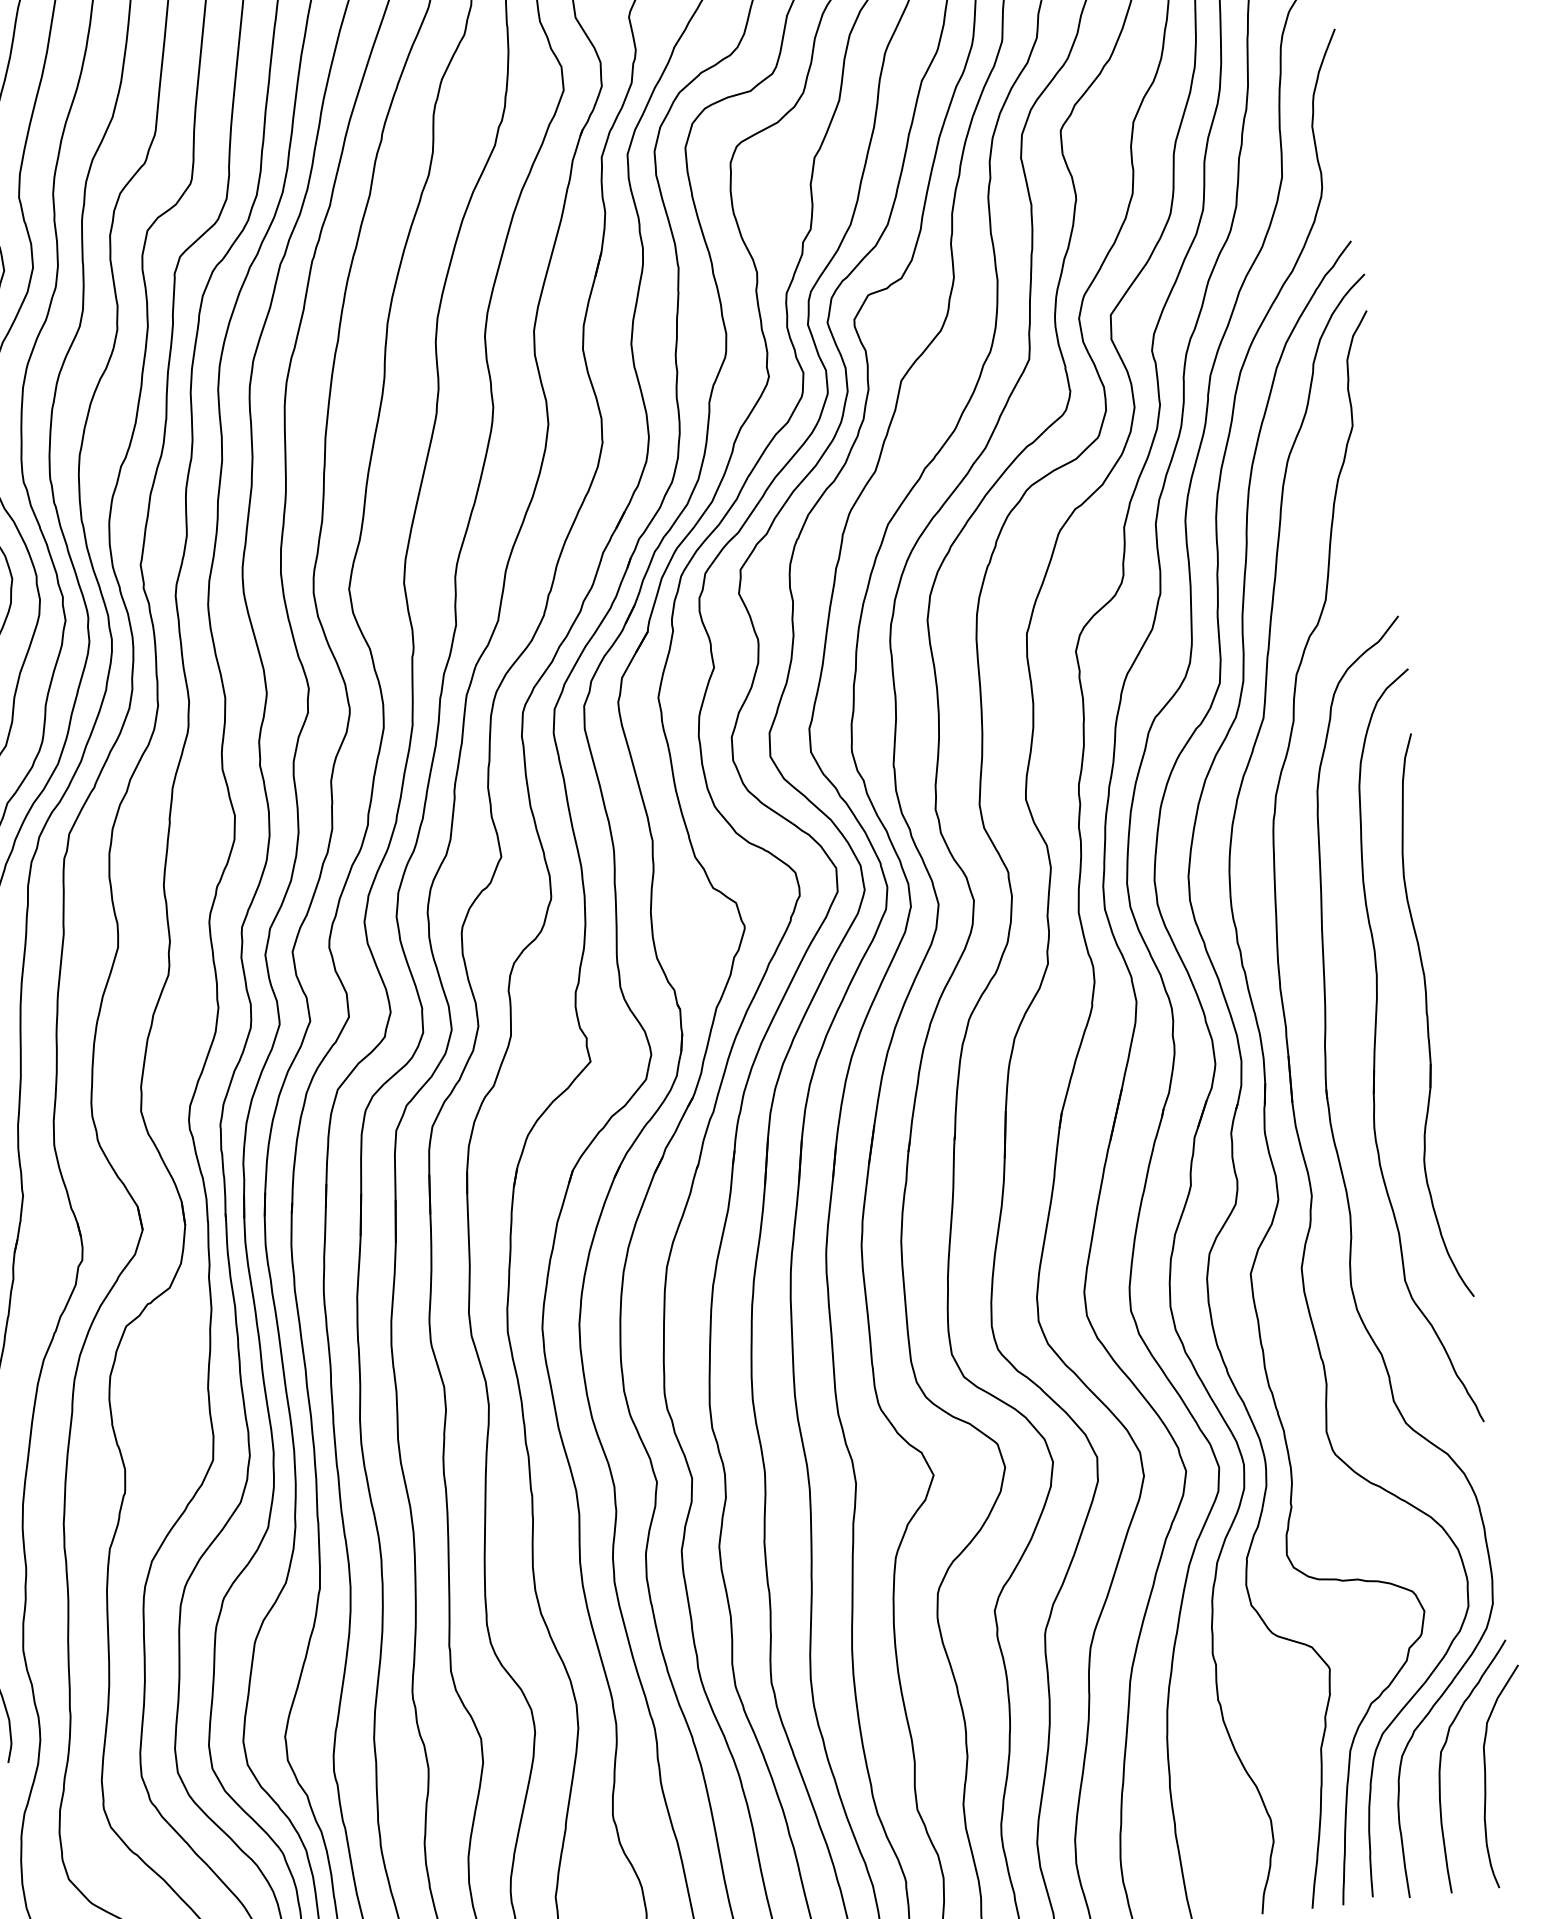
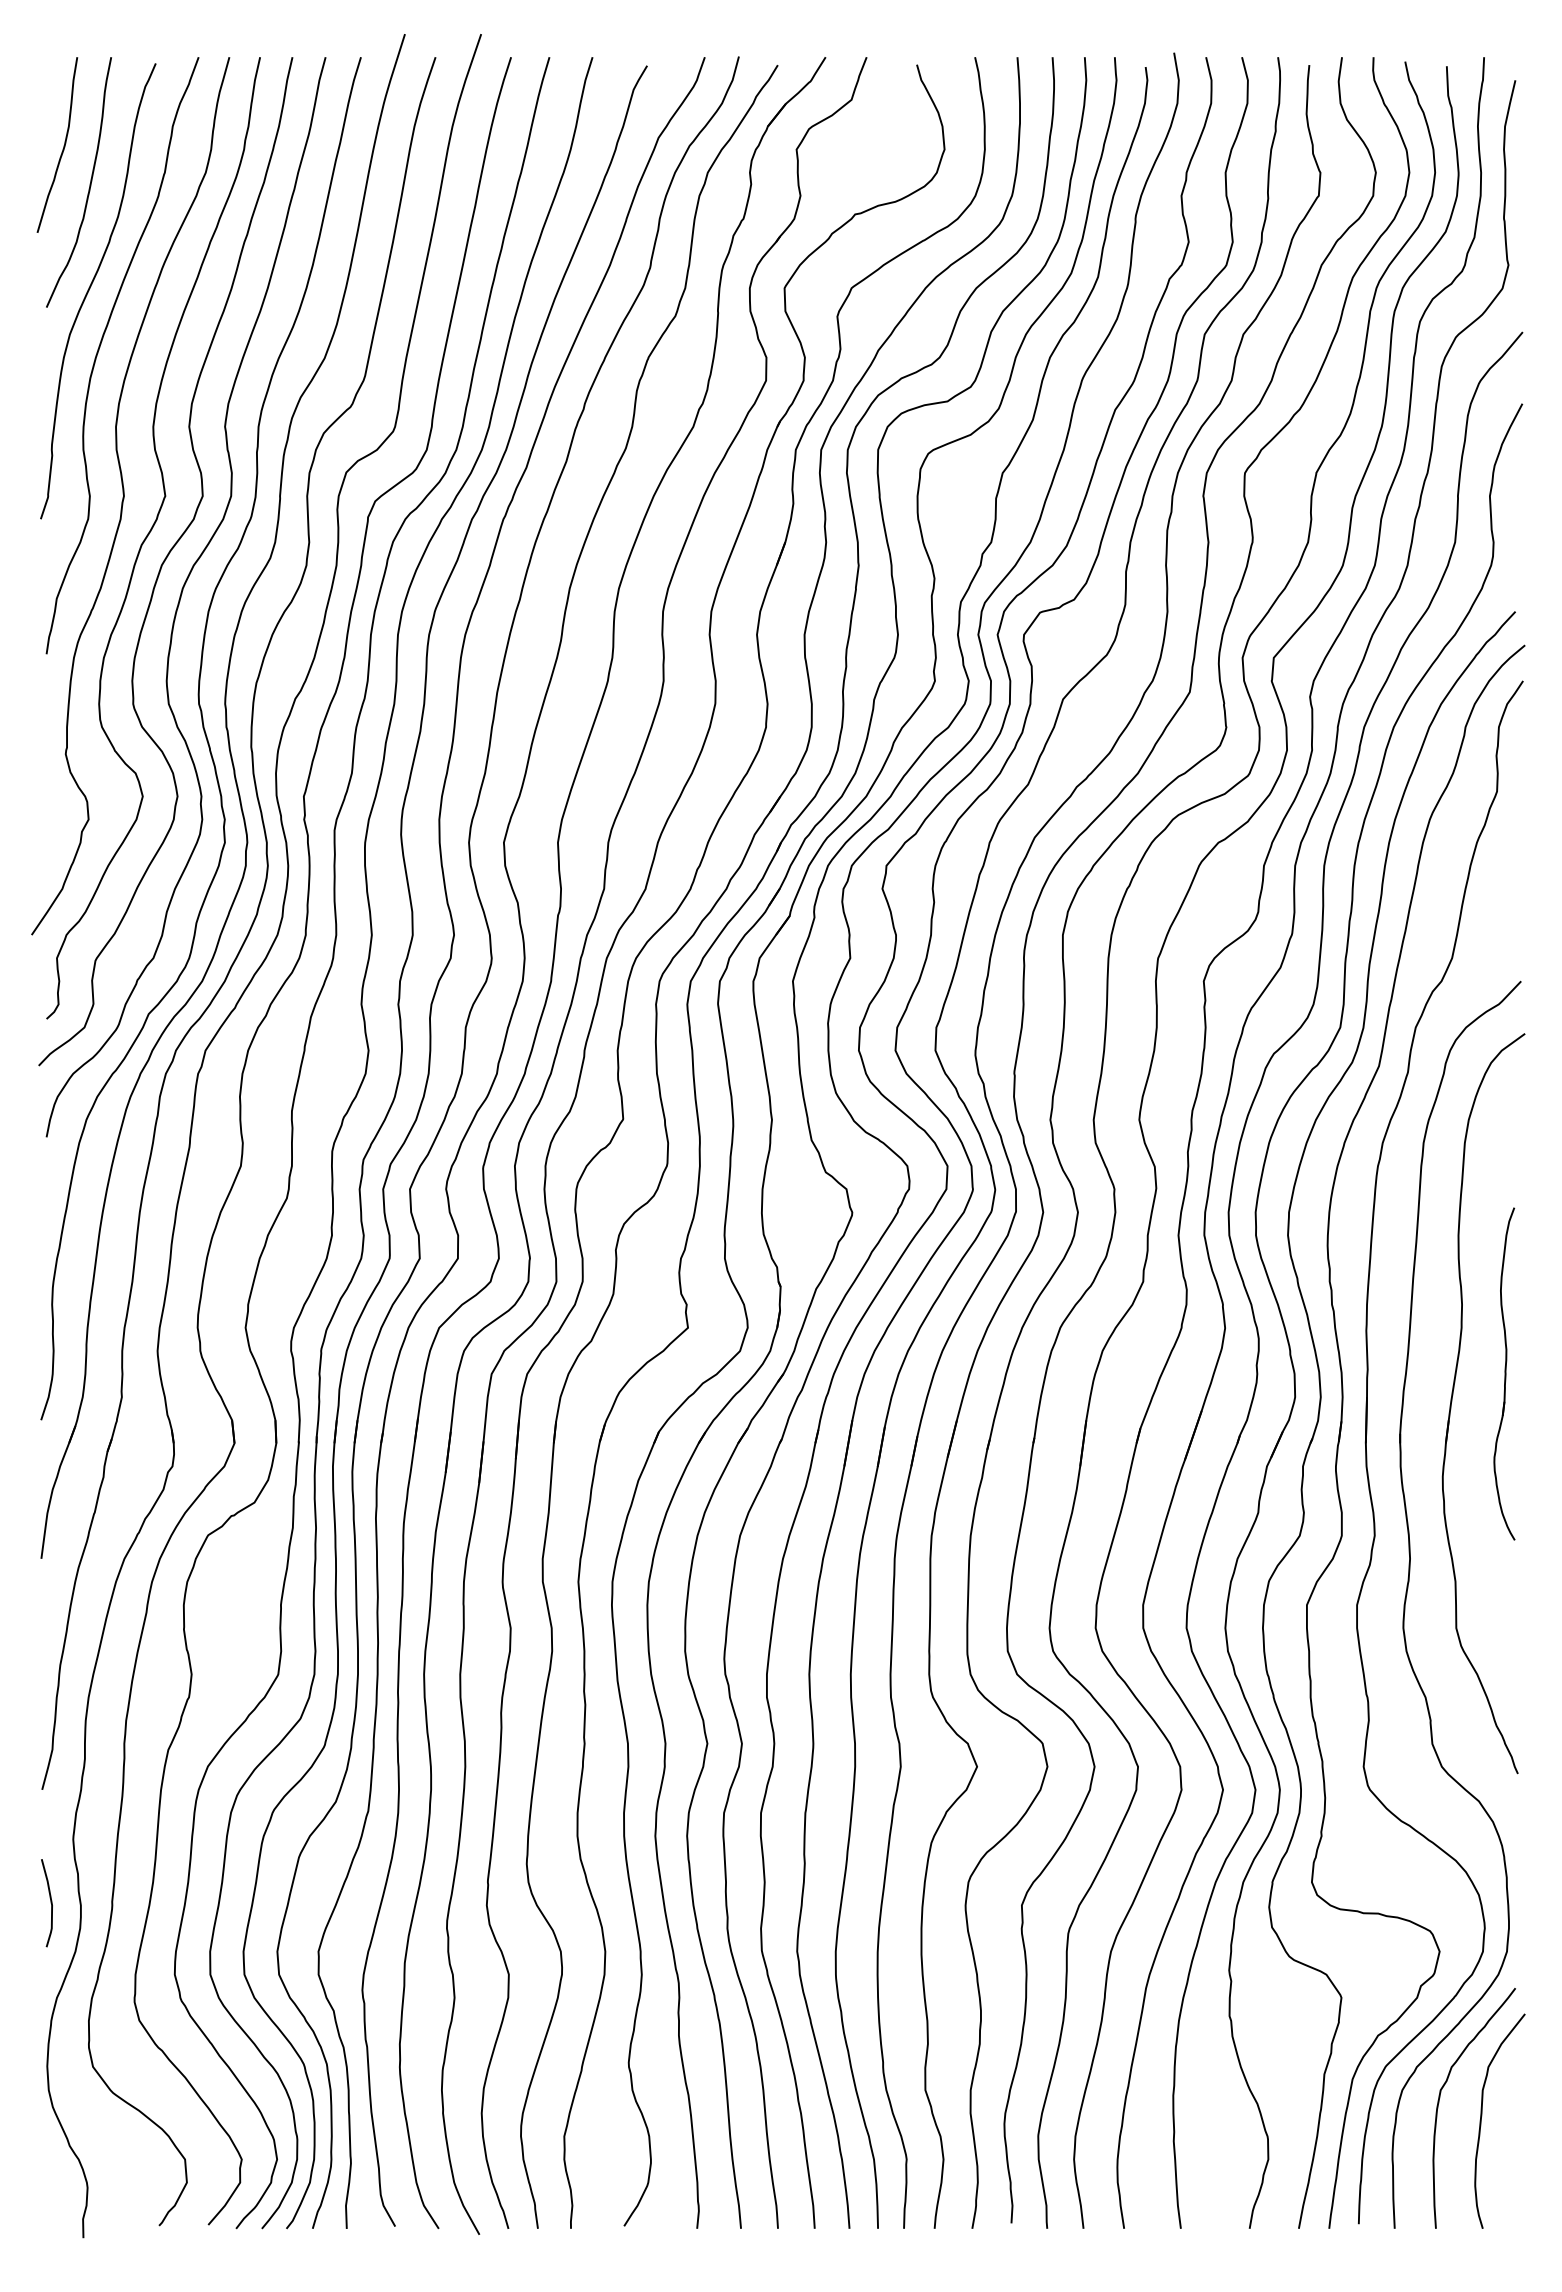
part: (1425, 1016) -> (1504, 1373), size x0.6

